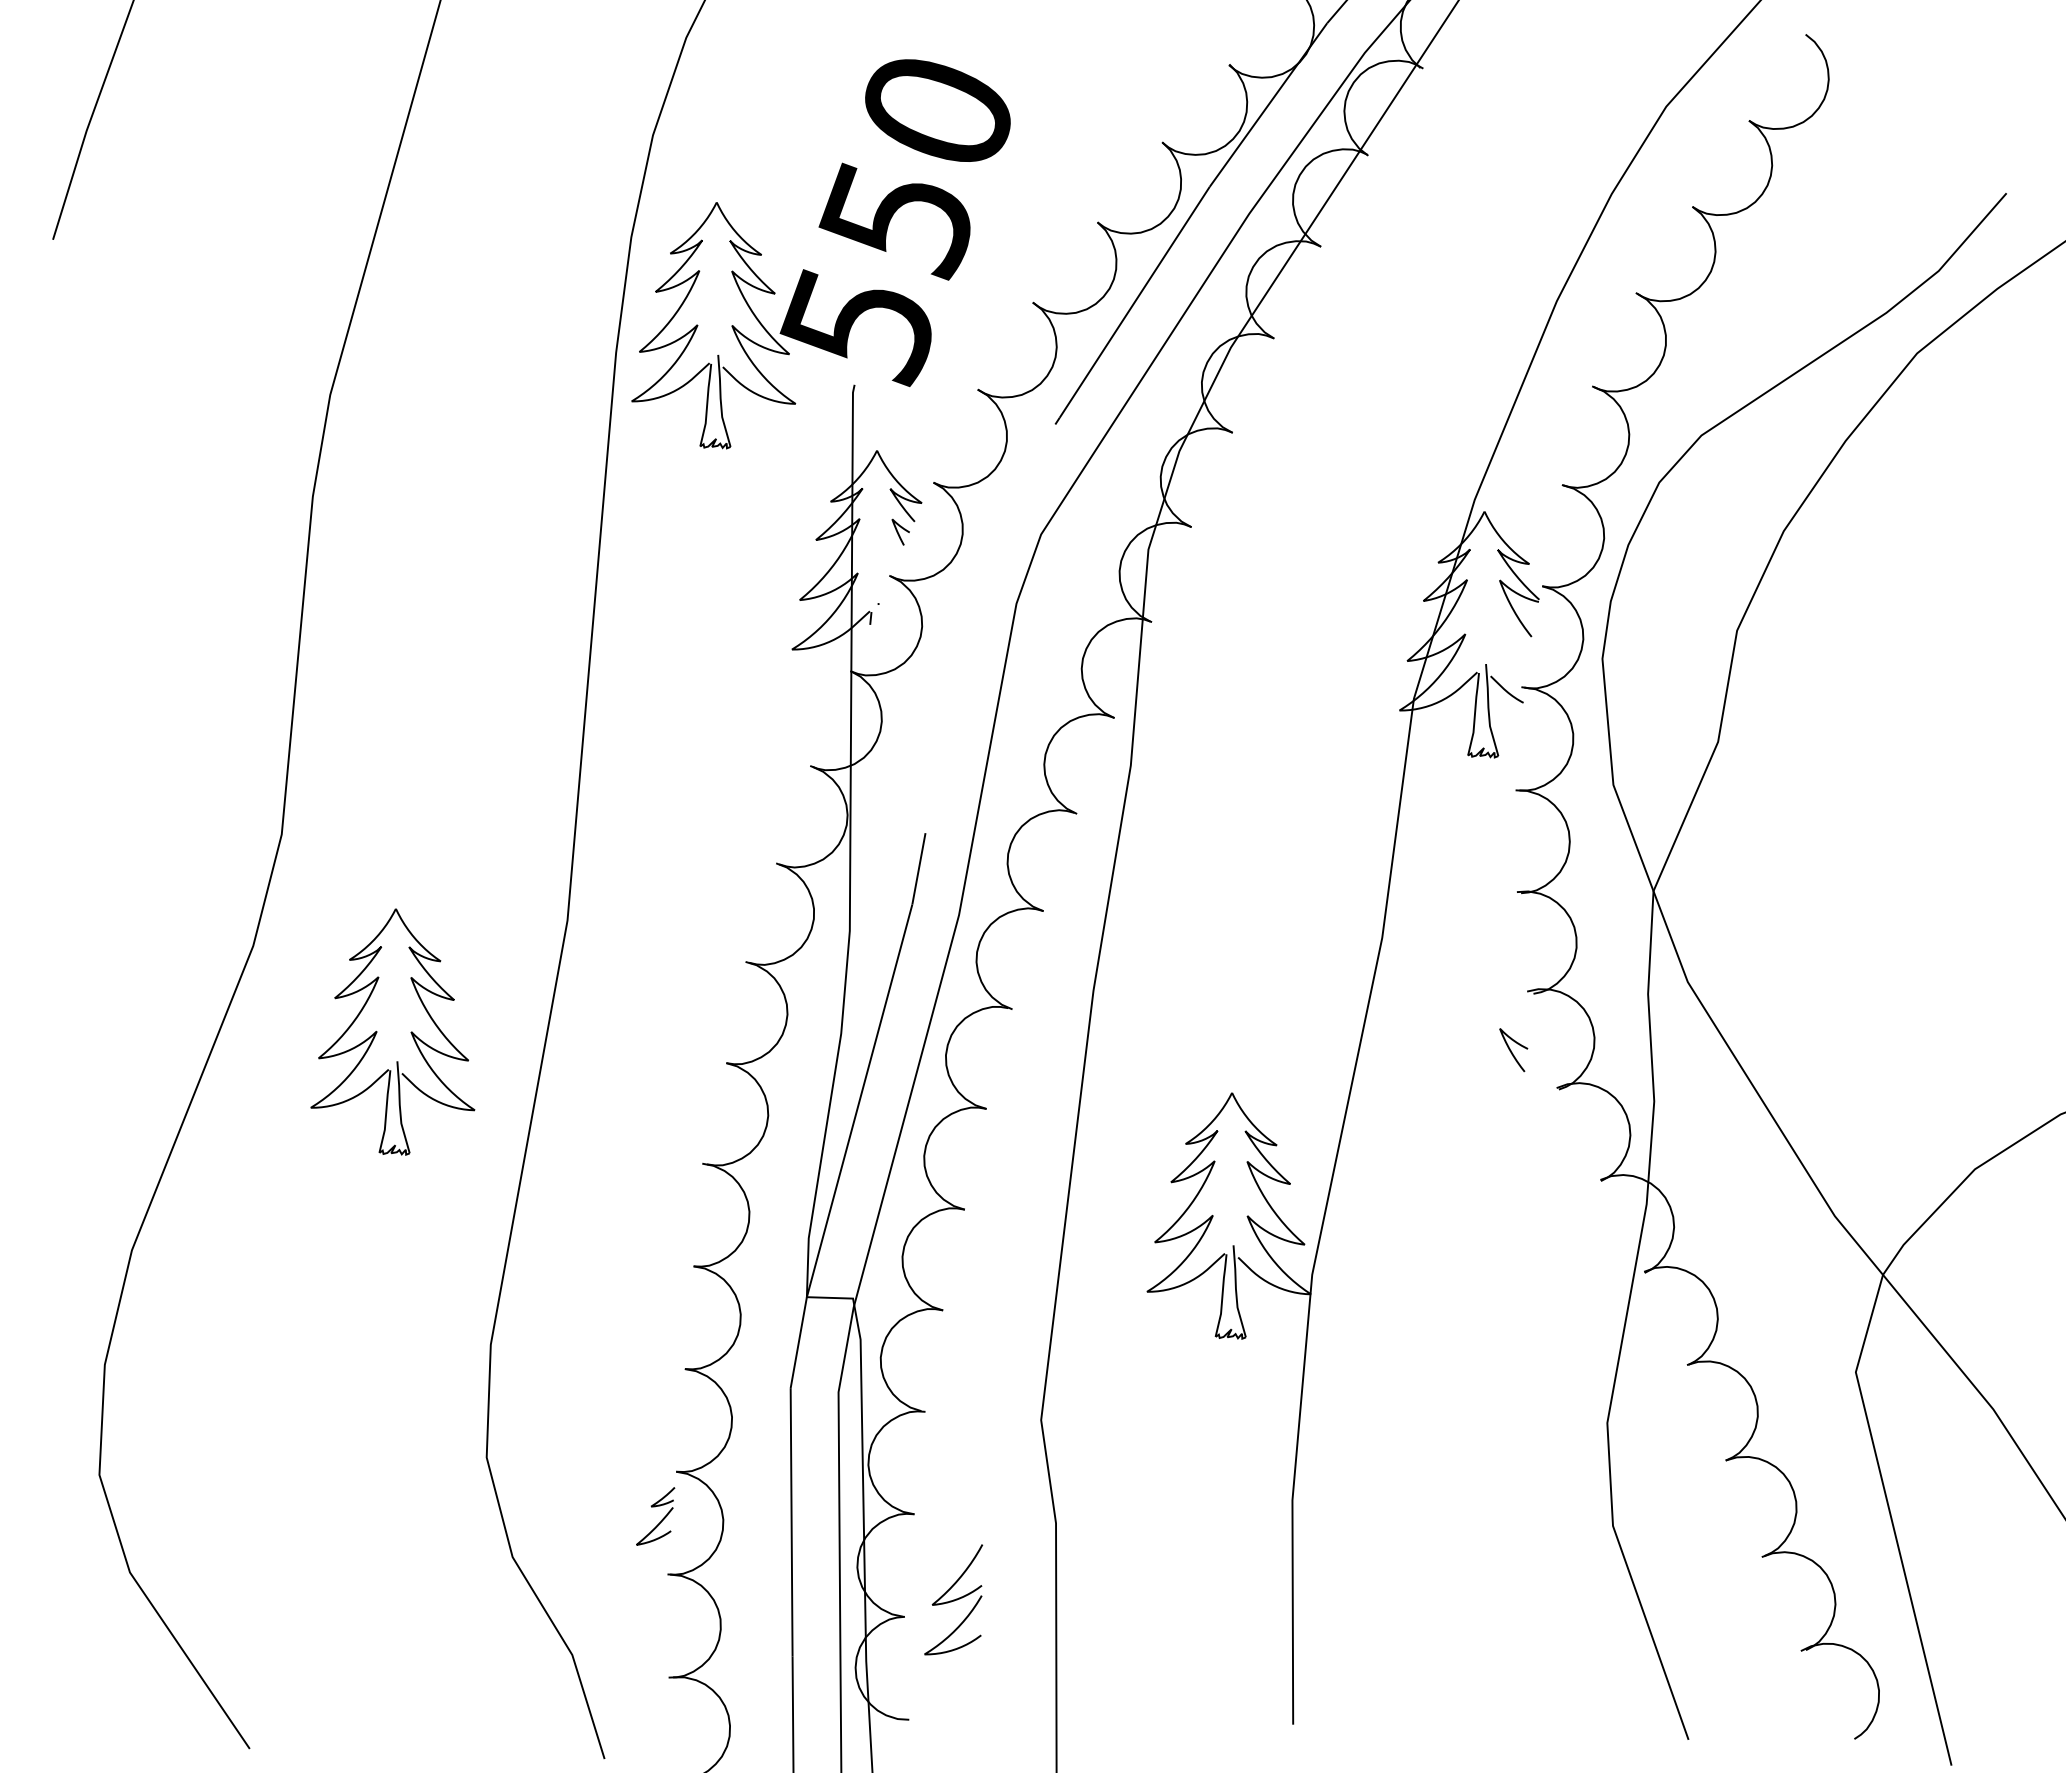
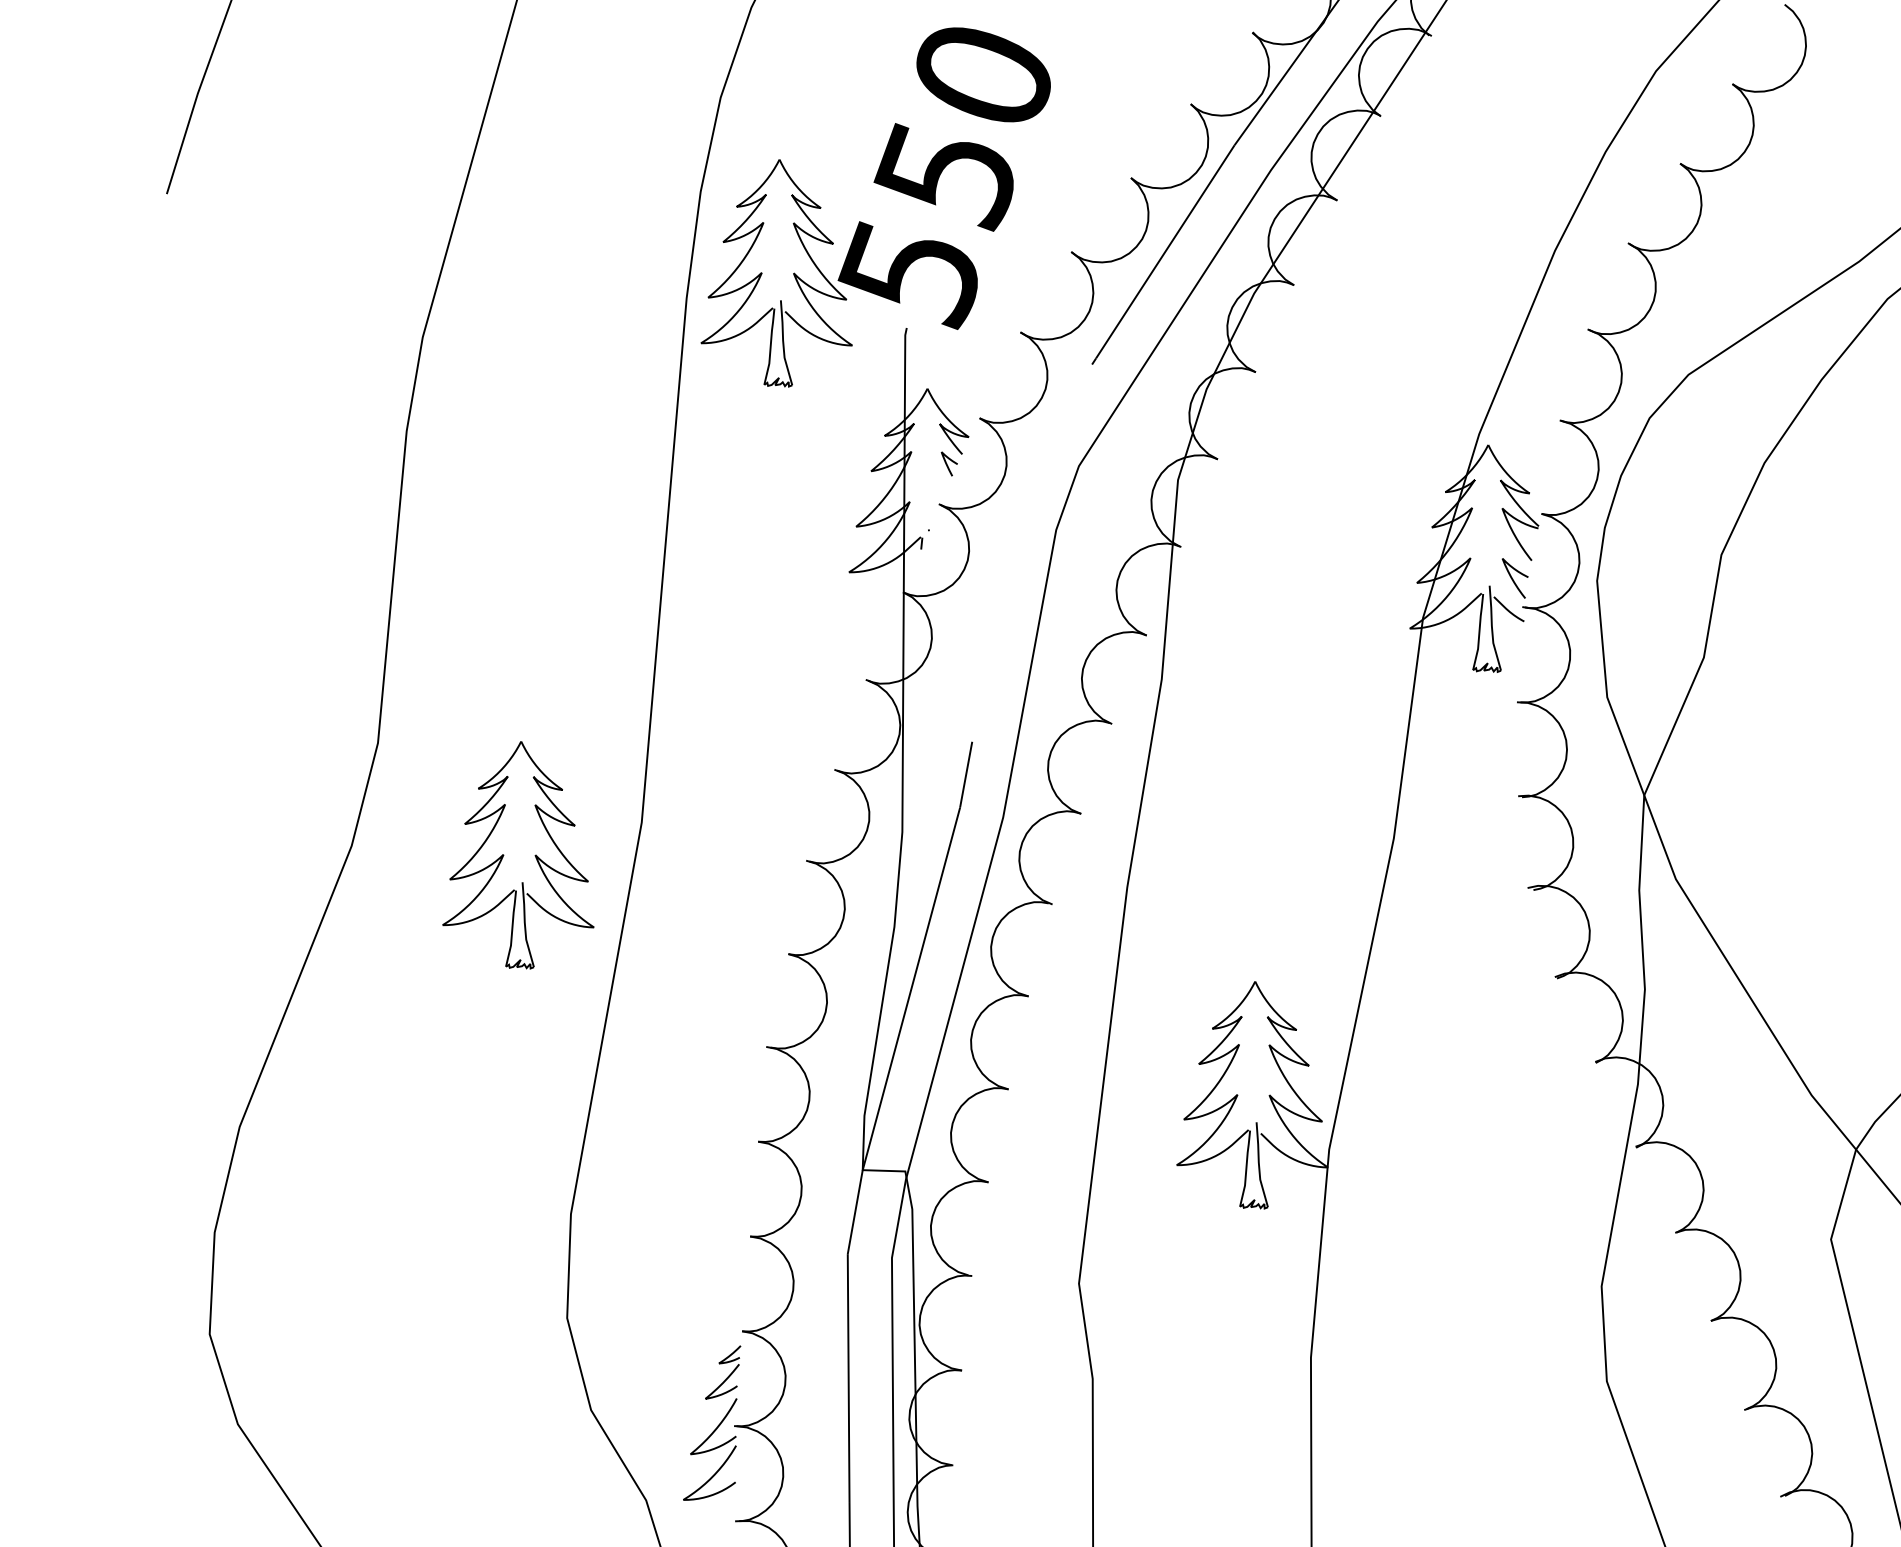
part: (377, 1031) -> (504, 854), moved
curve: (1511, 1050) -> (1513, 578), moved
part: (953, 1599) -> (710, 1449), moved

